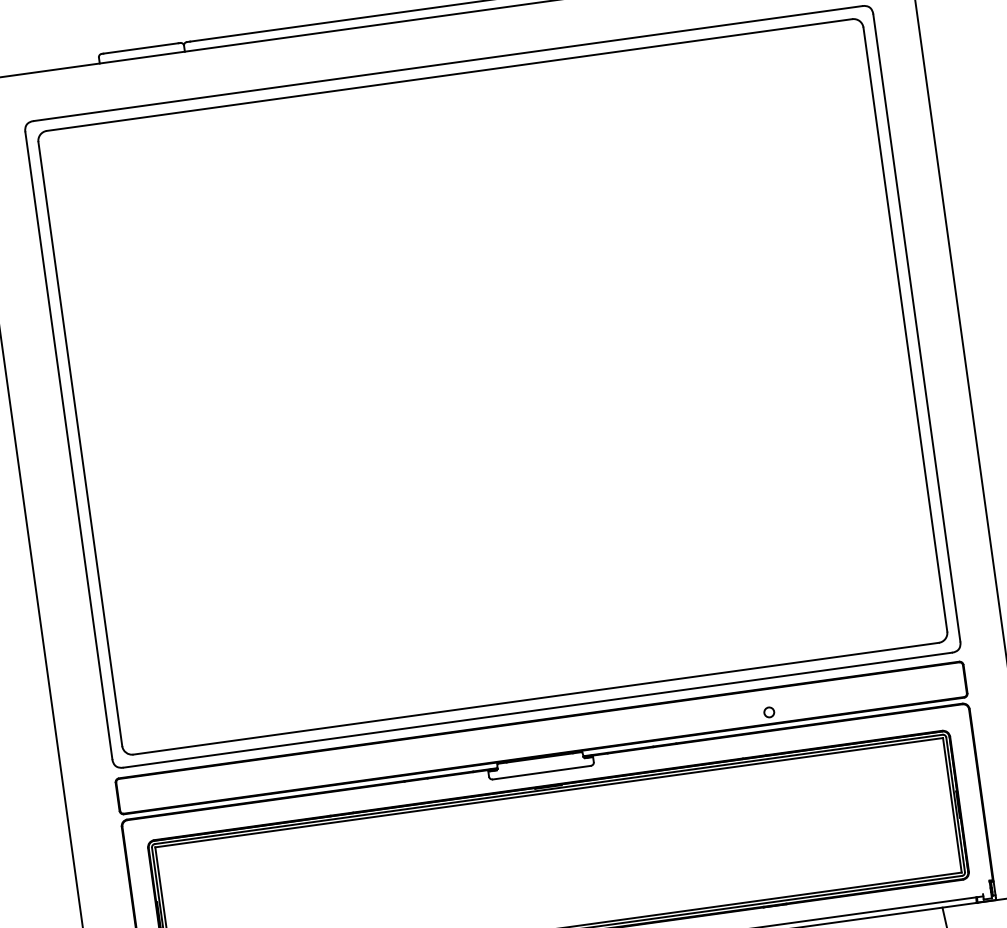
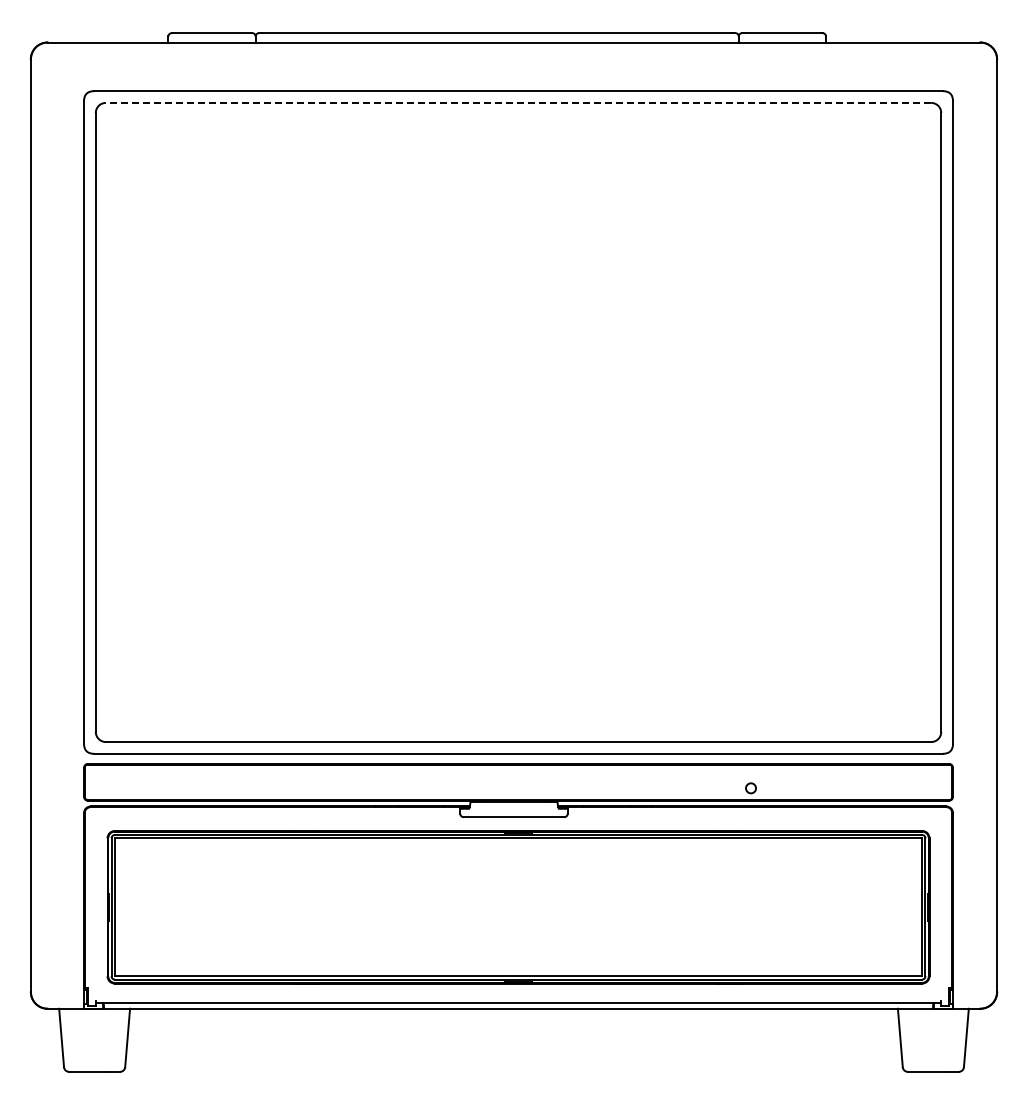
line: (449, 74) -> (518, 102), solid -> dashed

